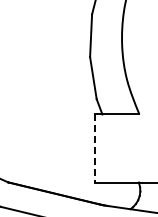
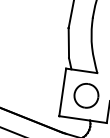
part: (128, 148) -> (86, 95), added
line: (94, 149) -> (62, 93), dashed -> solid

